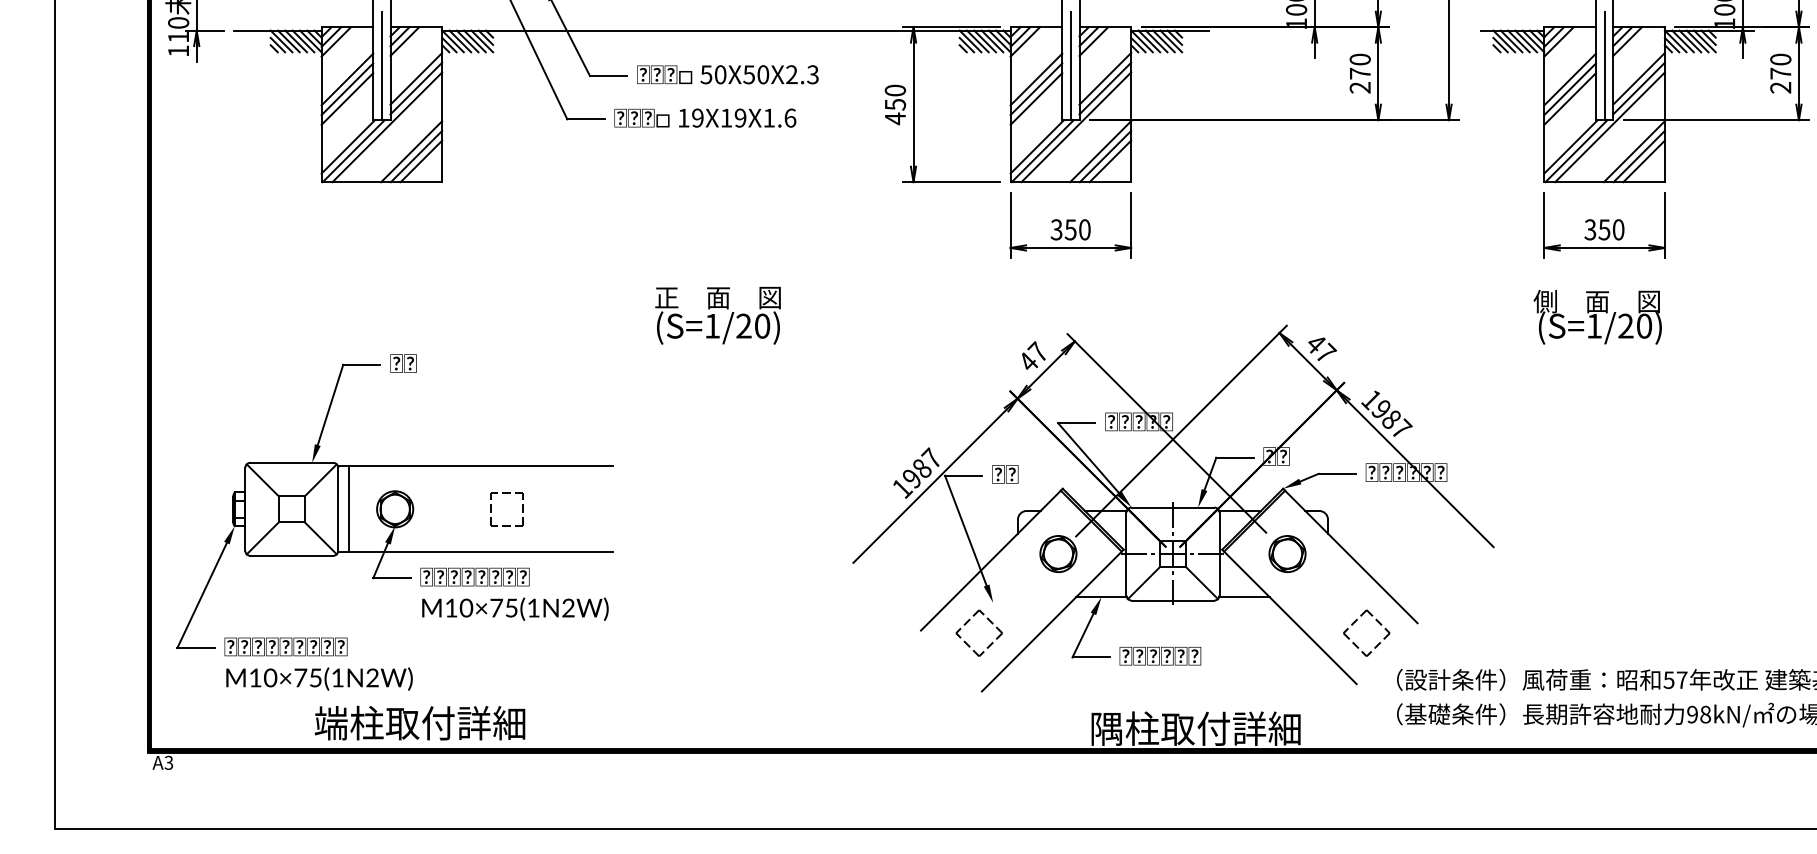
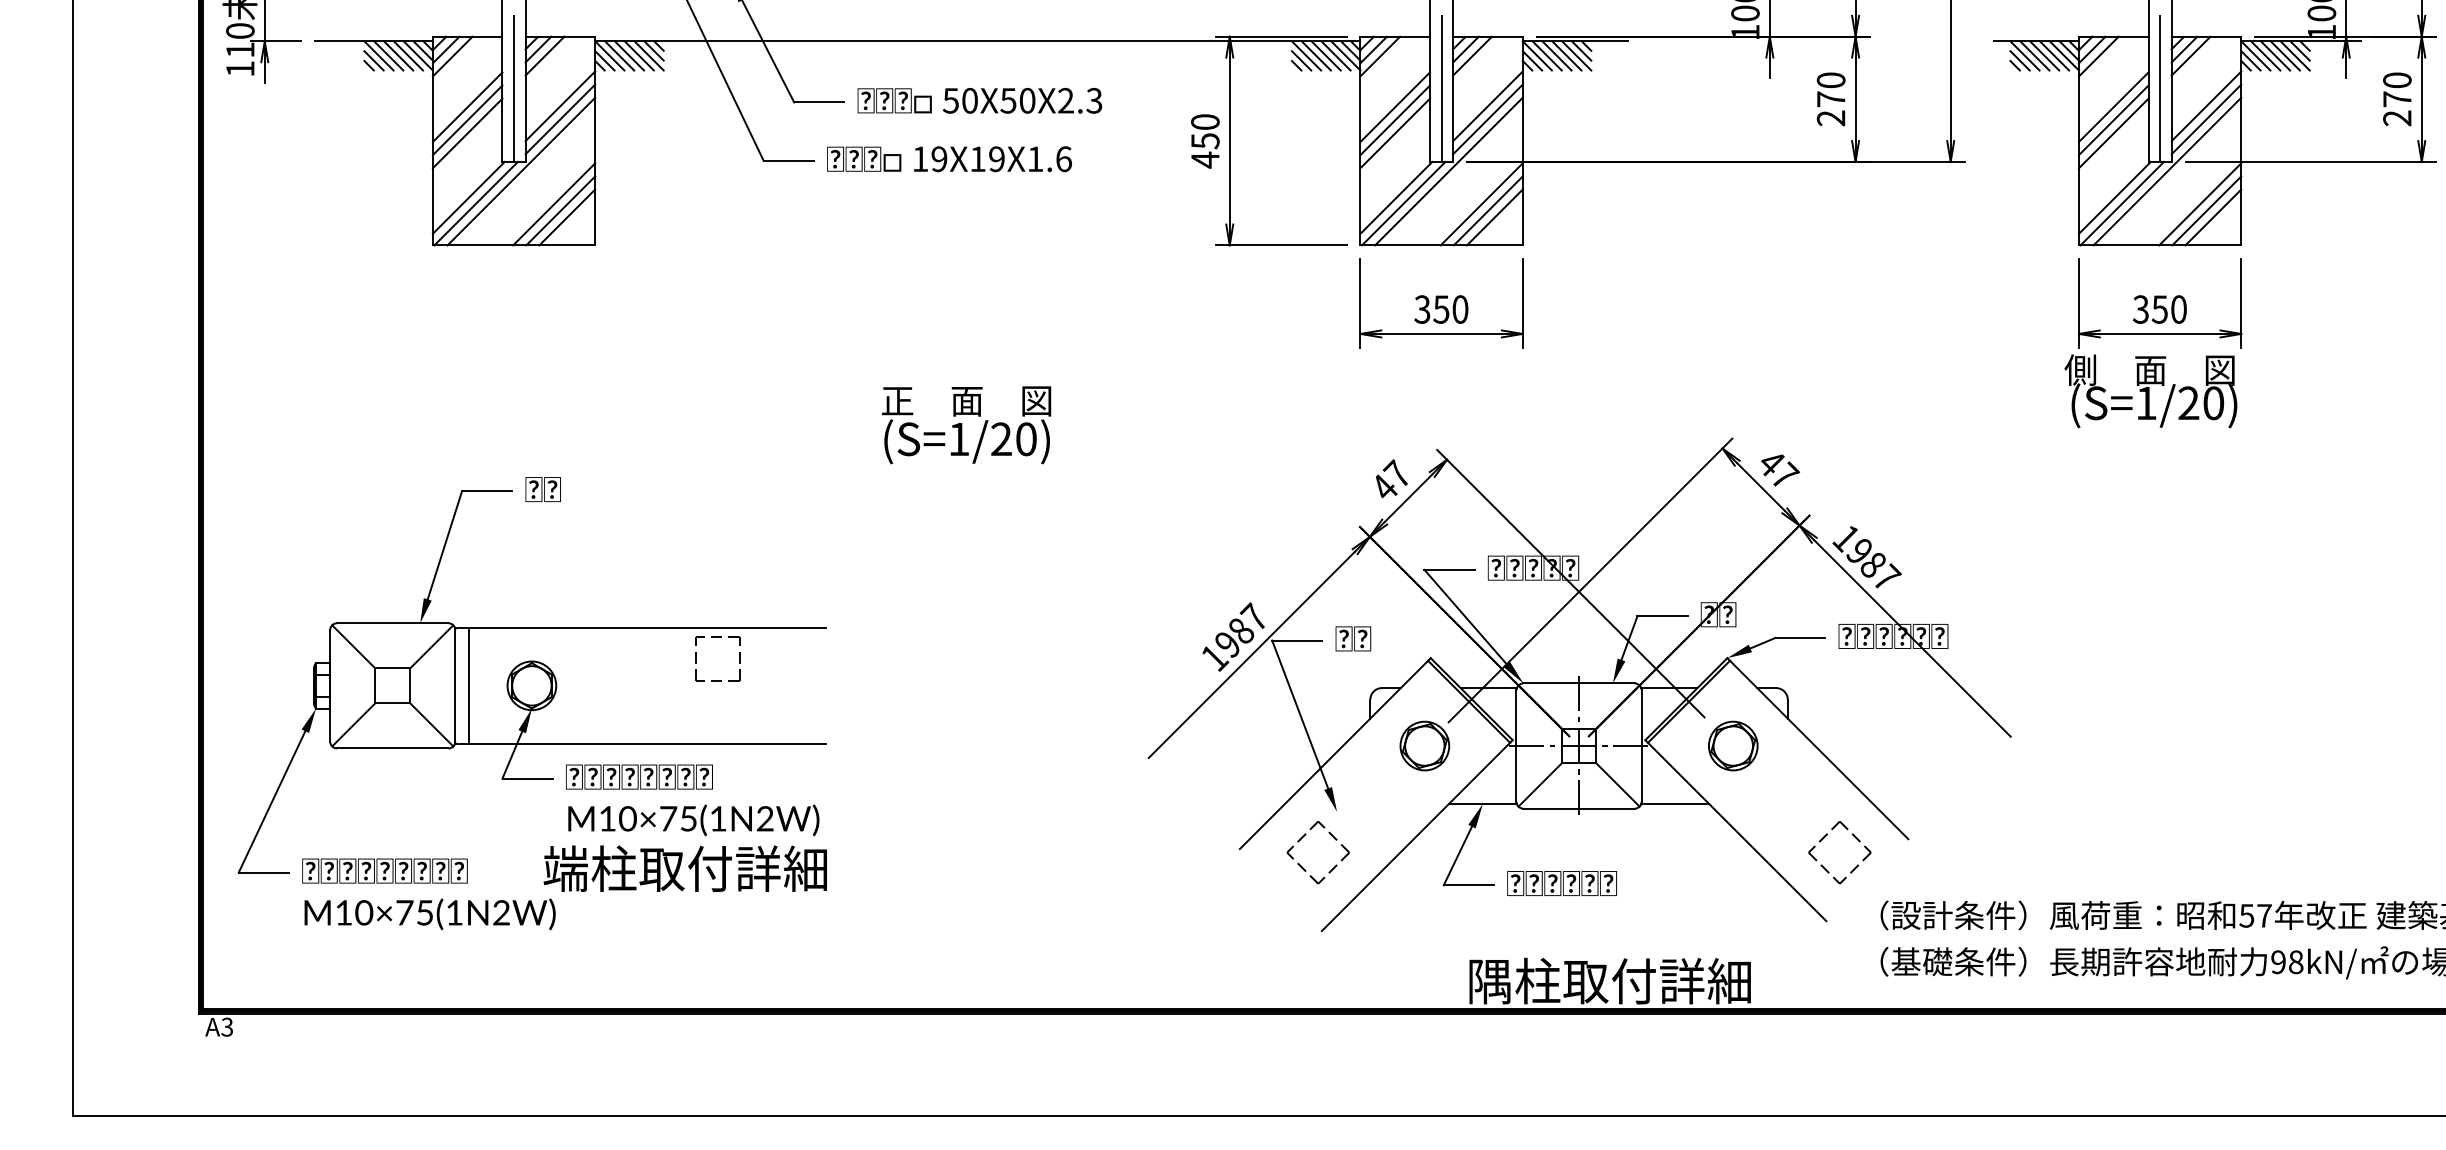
text: (1597, 317) -> (2150, 391), moved
part: (507, 493) -> (717, 637), moved
text: (419, 723) -> (684, 868), moved

